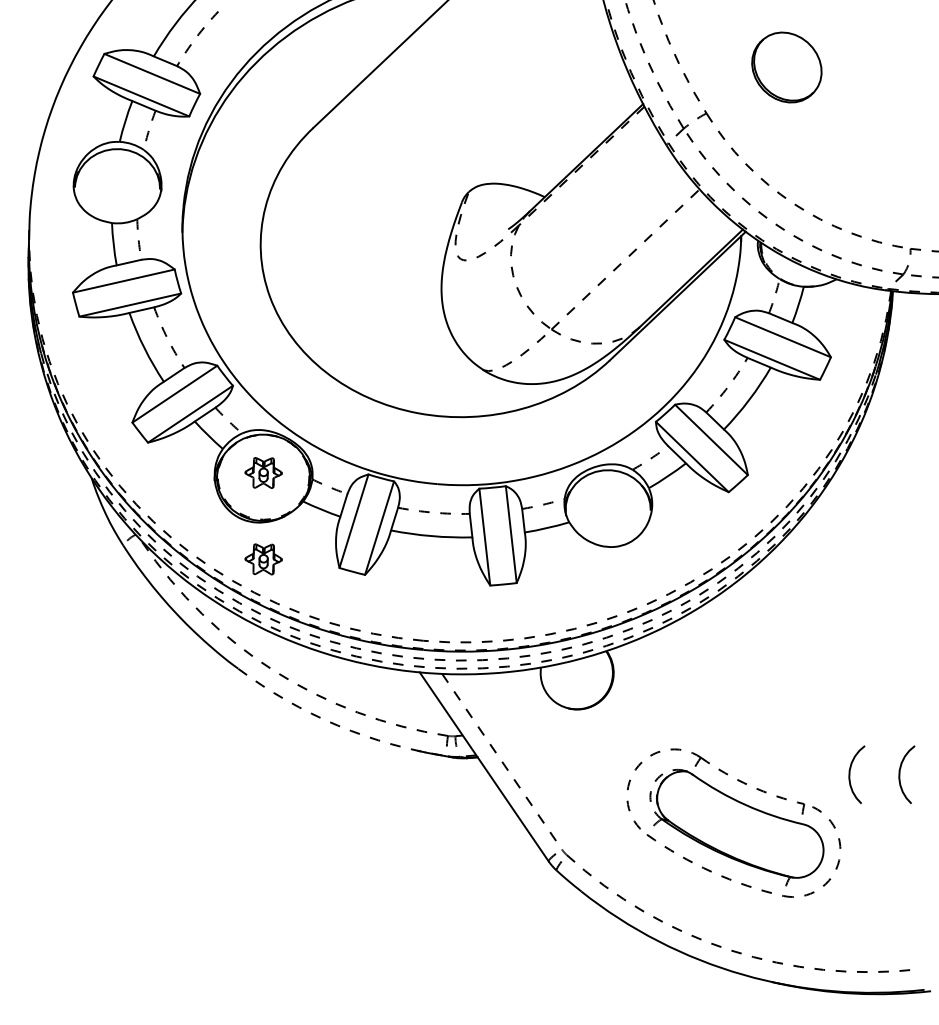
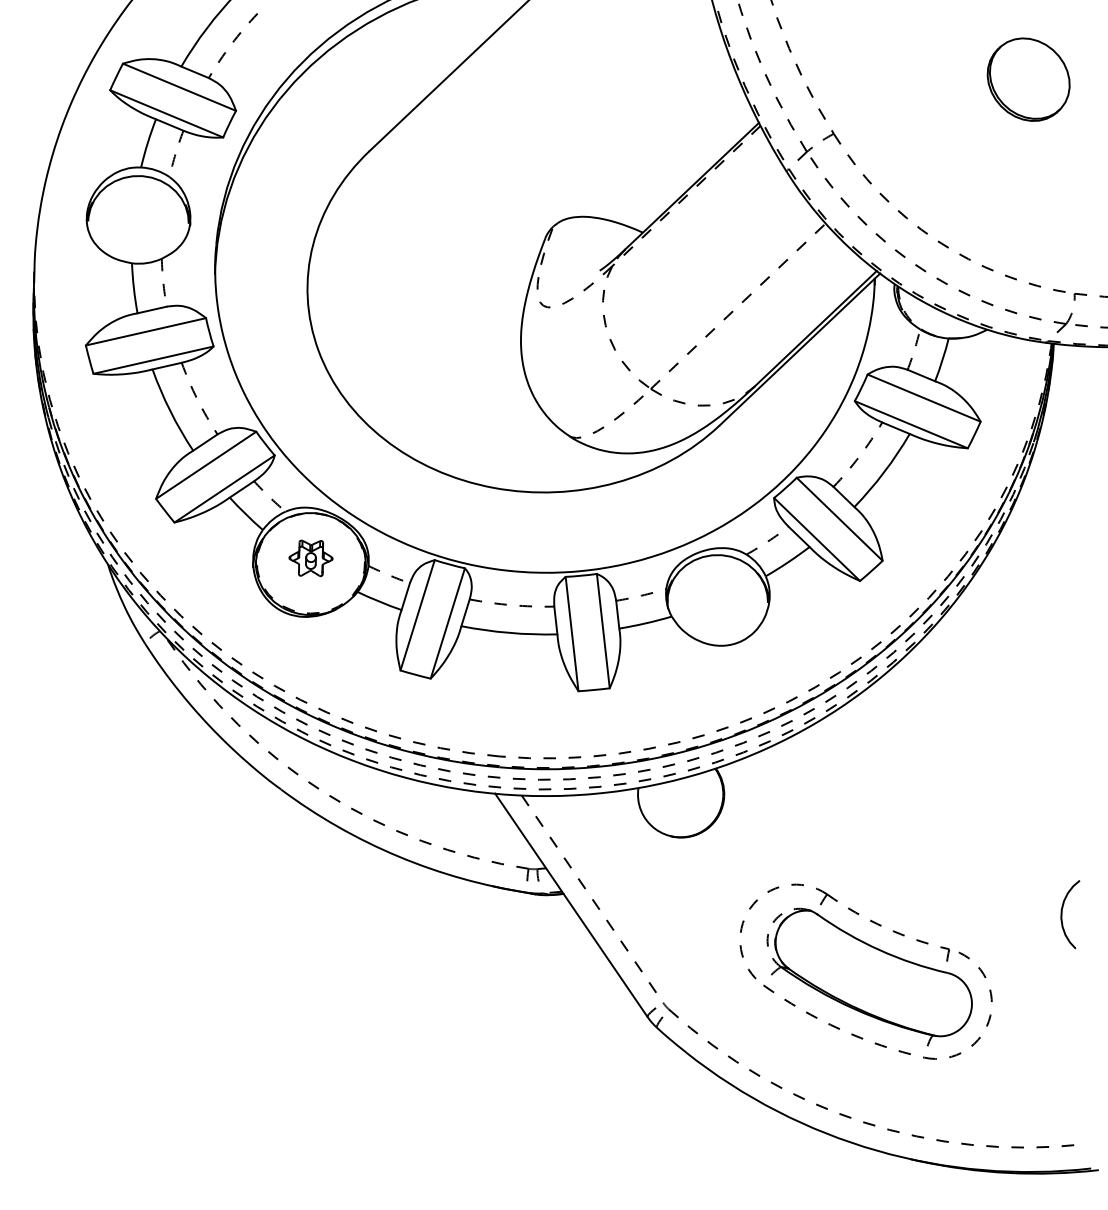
part: (786, 67) -> (1028, 79), moved
part: (263, 559) -> (310, 660), removed
arc: (337, 725) -> (398, 856), dashed -> solid
curve: (850, 774) -> (1003, 914), removed

